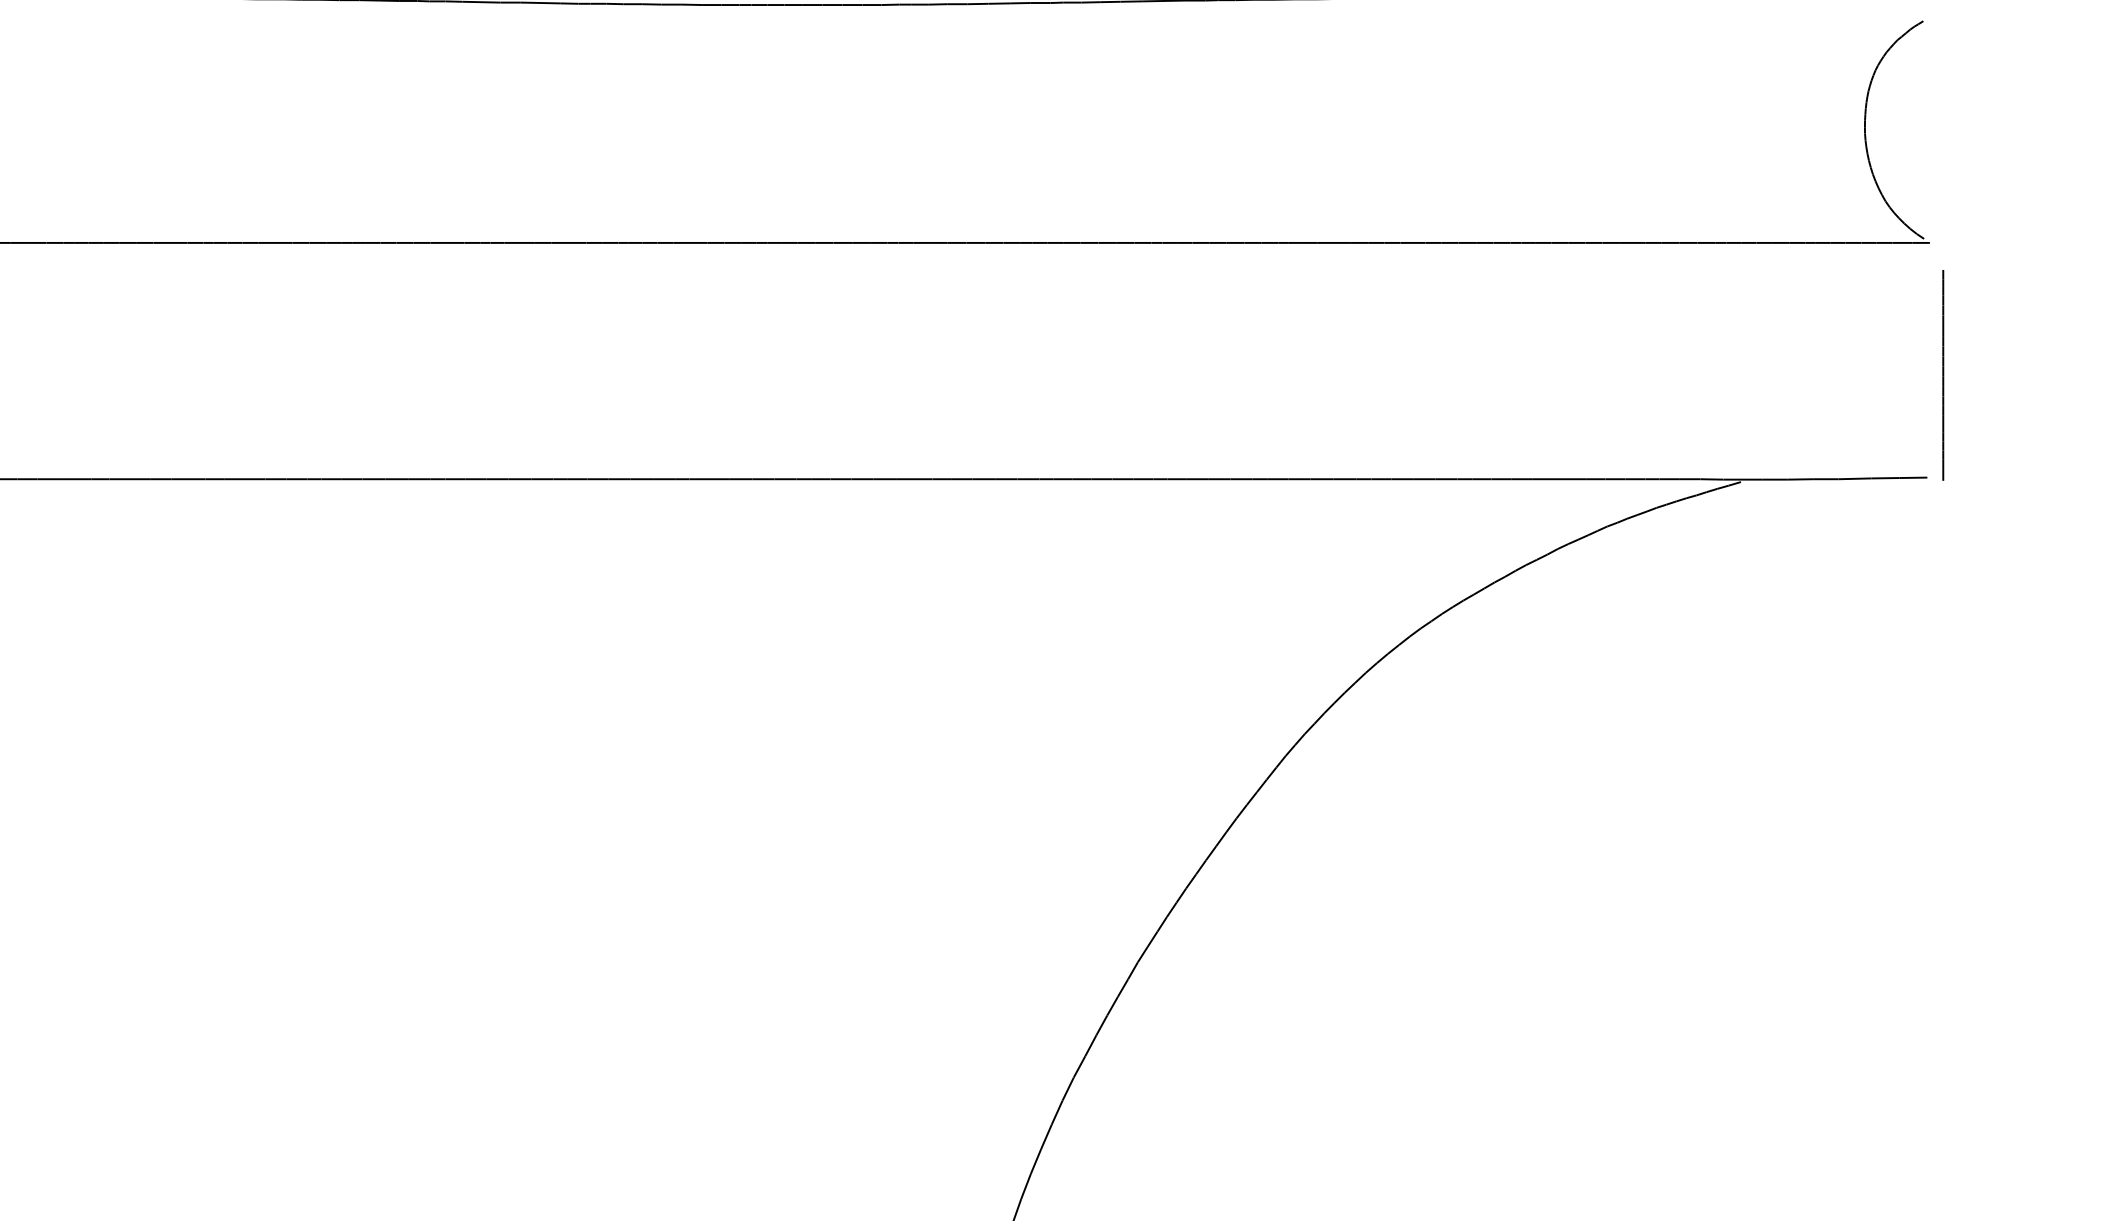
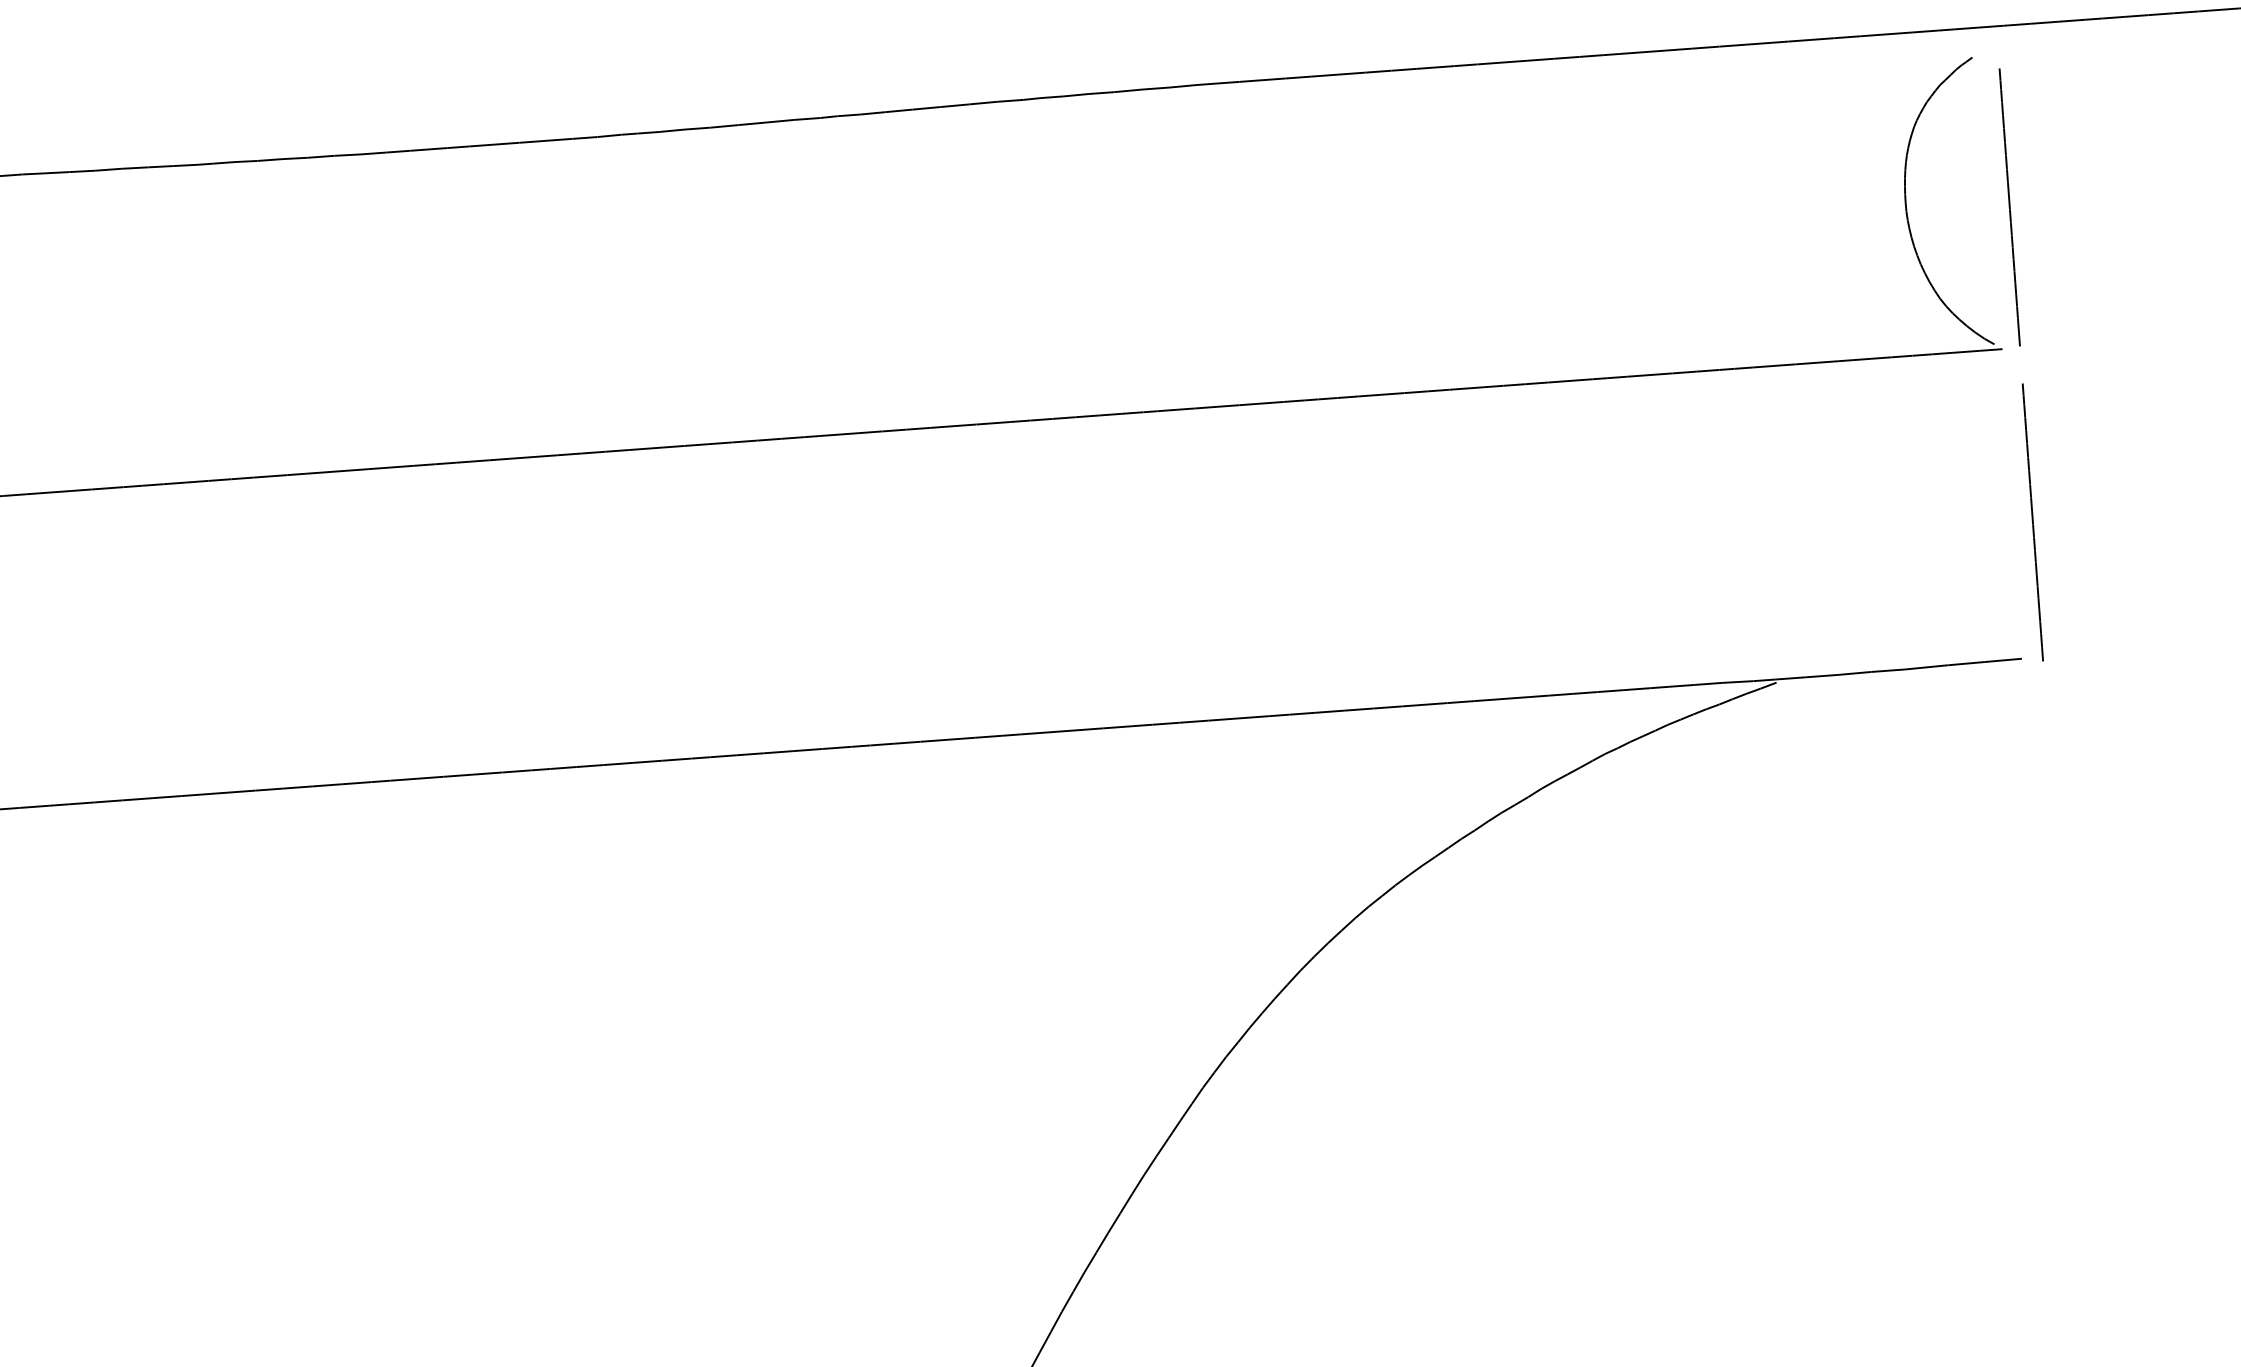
line: (1943, 136) -> (2010, 207), added

